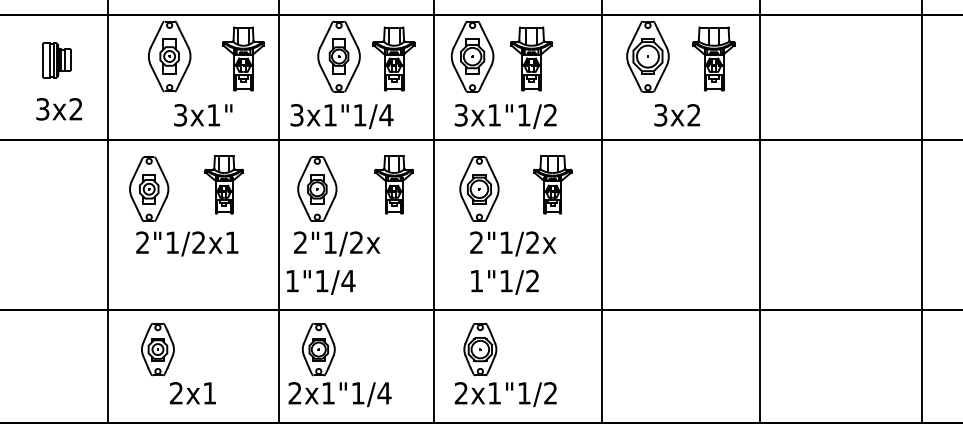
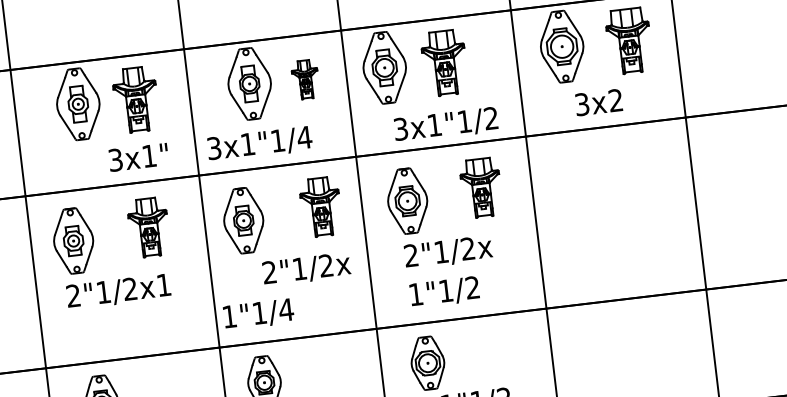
part: (243, 58) -> (136, 99), moved
part: (393, 58) -> (304, 79), size x0.6
text: (203, 115) -> (138, 157), moved
text: (505, 116) -> (445, 125), moved
text: (337, 243) -> (307, 268), moved

